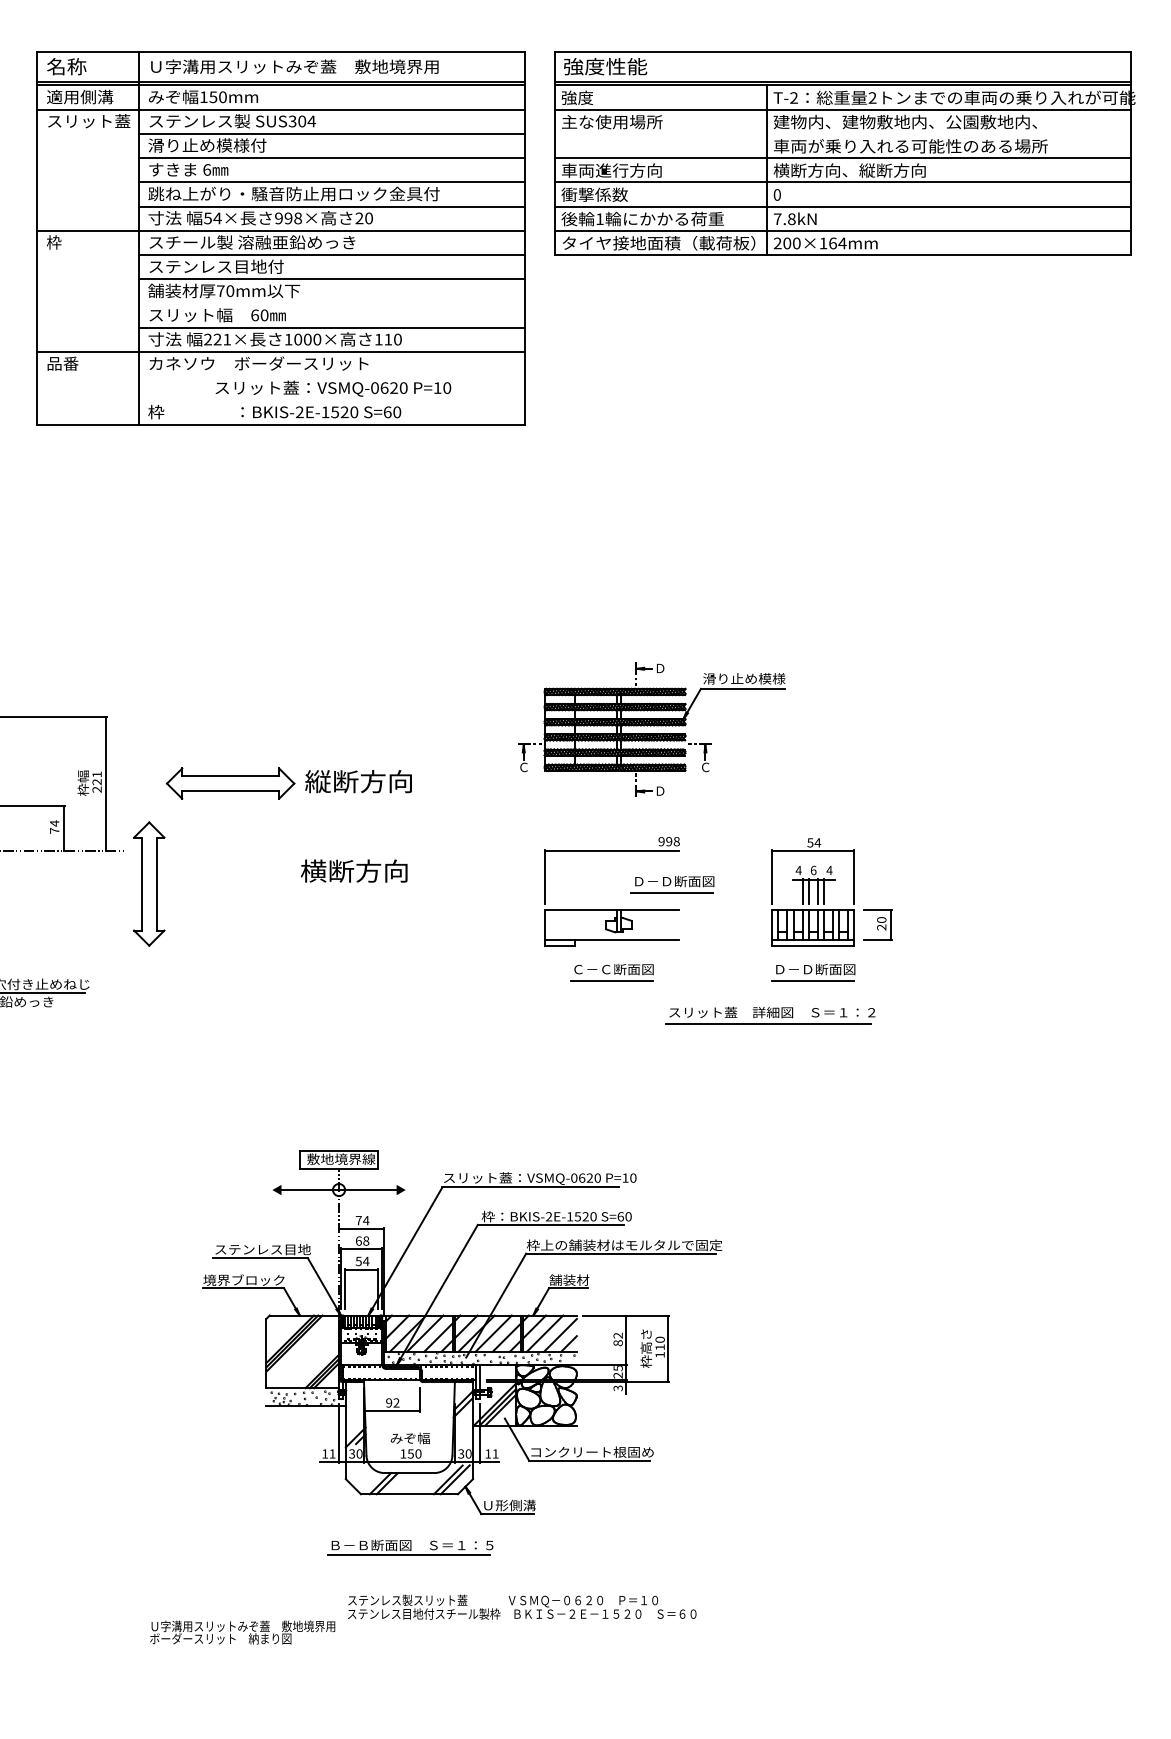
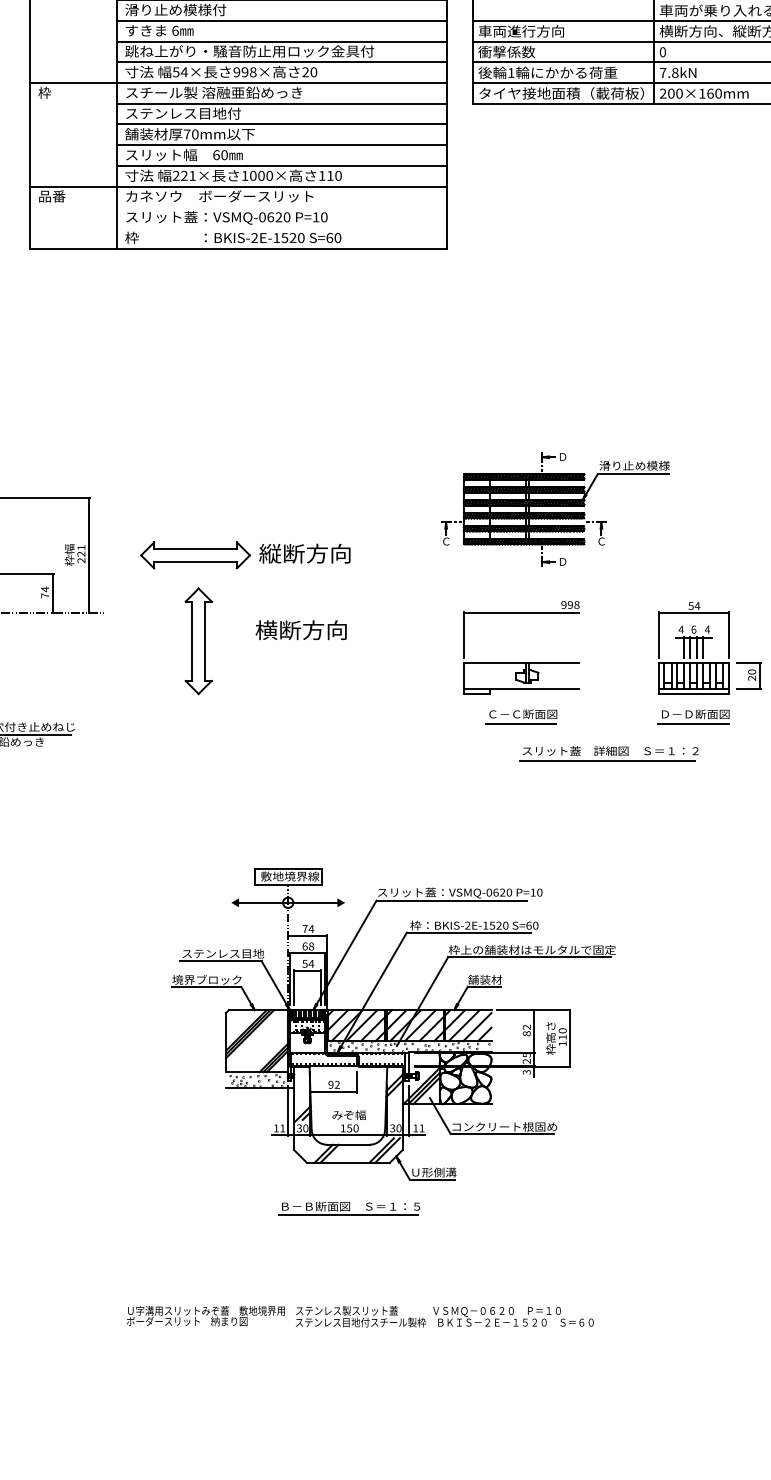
text: (842, 243) -> (718, 93), 200×164mm -> 200×160mm
line: (331, 303) -> (281, 145), added
text: (333, 388) -> (227, 217), moved
part: (149, 883) -> (198, 640), moved
part: (672, 884) -> (573, 641), removed
part: (770, 1015) -> (609, 753), moved
text: (522, 1606) -> (445, 1316), moved
text: (242, 1632) -> (205, 1316), moved

